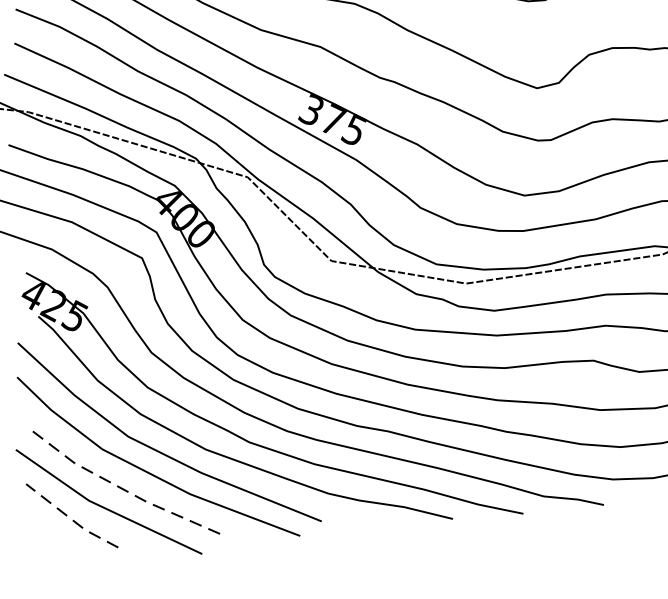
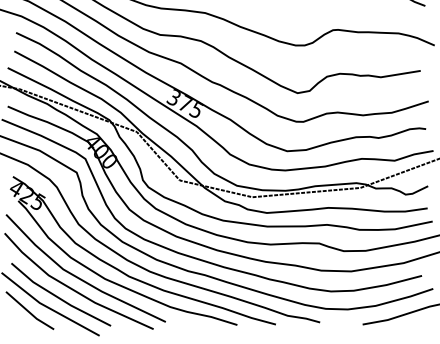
line: (124, 490) -> (59, 298), dashed -> solid
line: (71, 519) -> (29, 312), dashed -> solid

